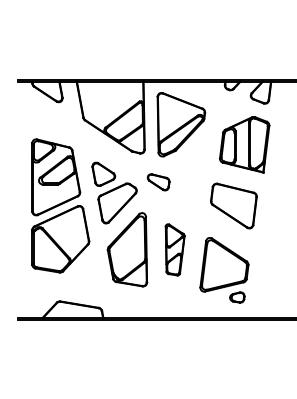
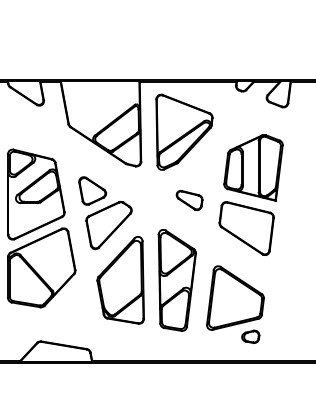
part: (244, 144) -> (253, 167), moved
part: (158, 182) -> (189, 200), moved
part: (174, 249) -> (176, 279), size x1.67

